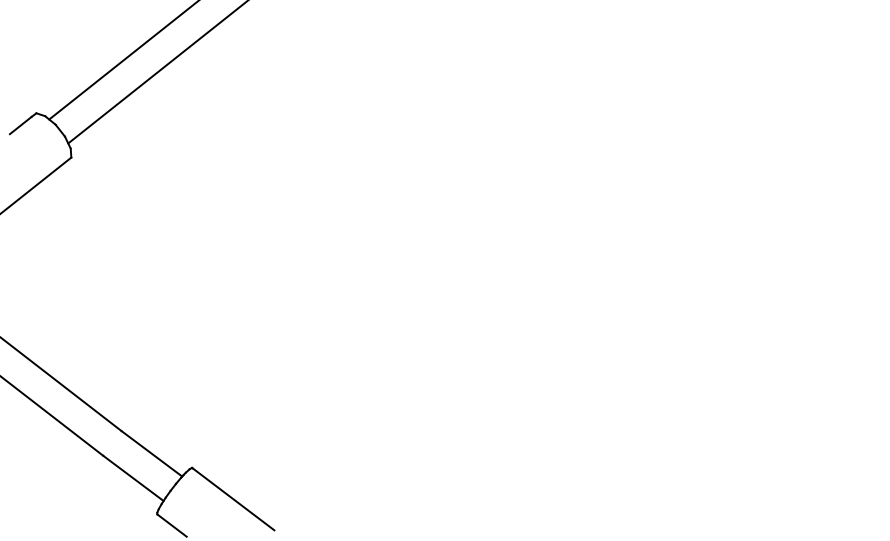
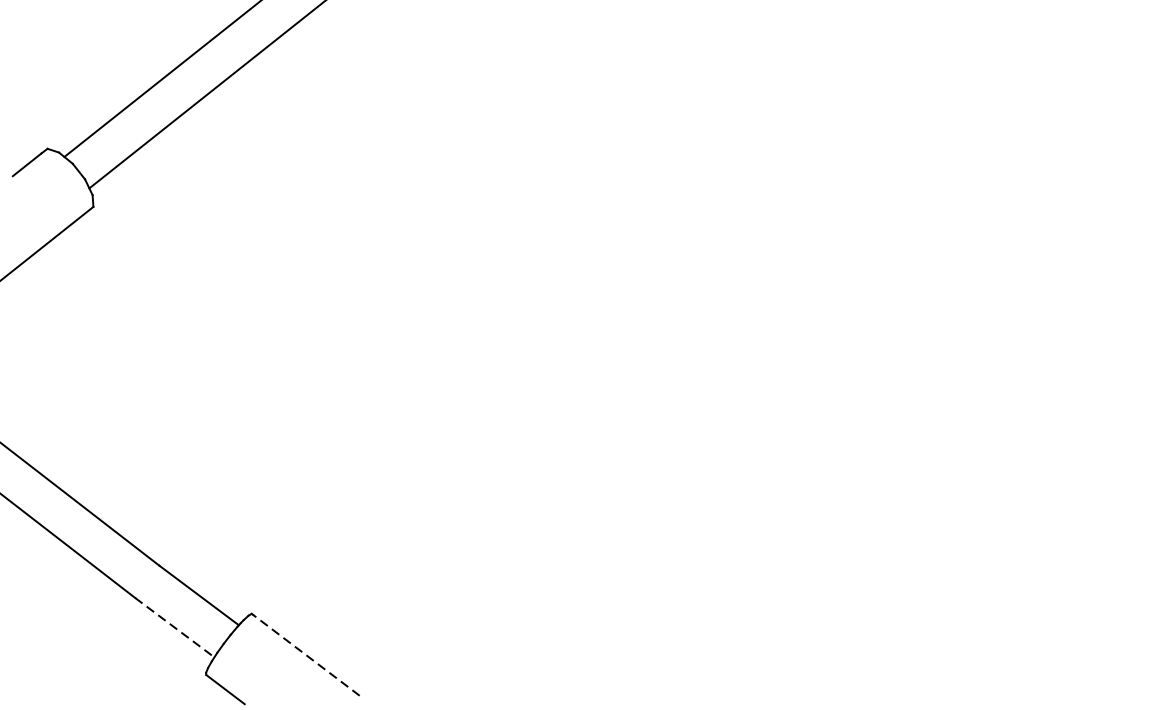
line: (133, 478) -> (174, 627), solid -> dashed
line: (233, 499) -> (306, 655), solid -> dashed

